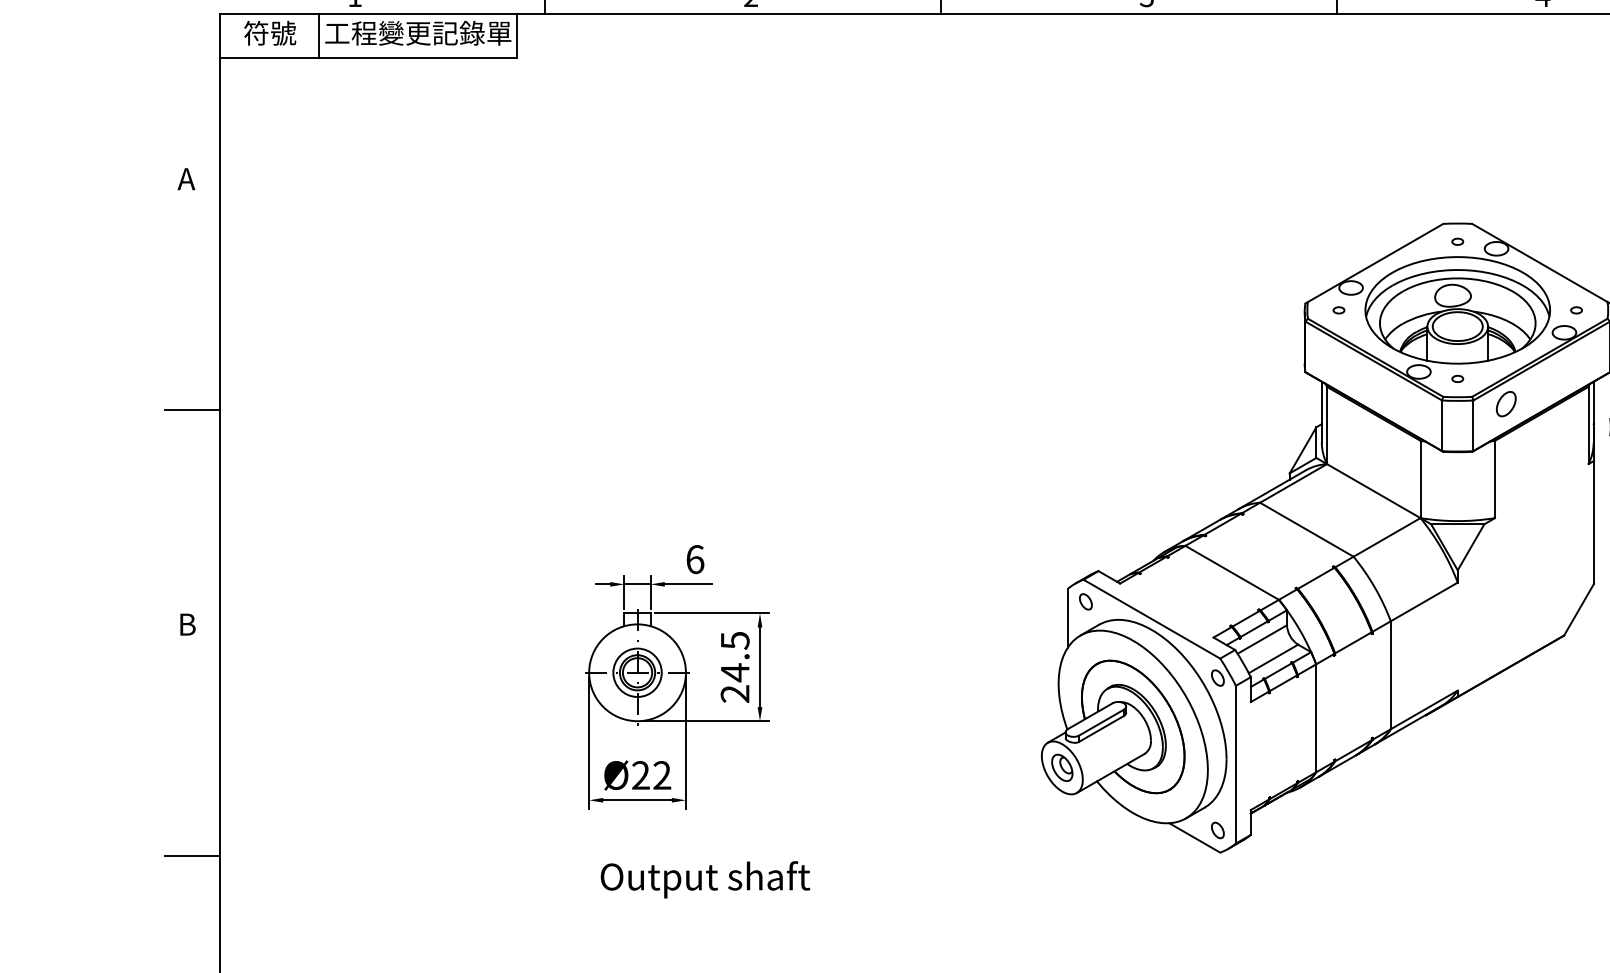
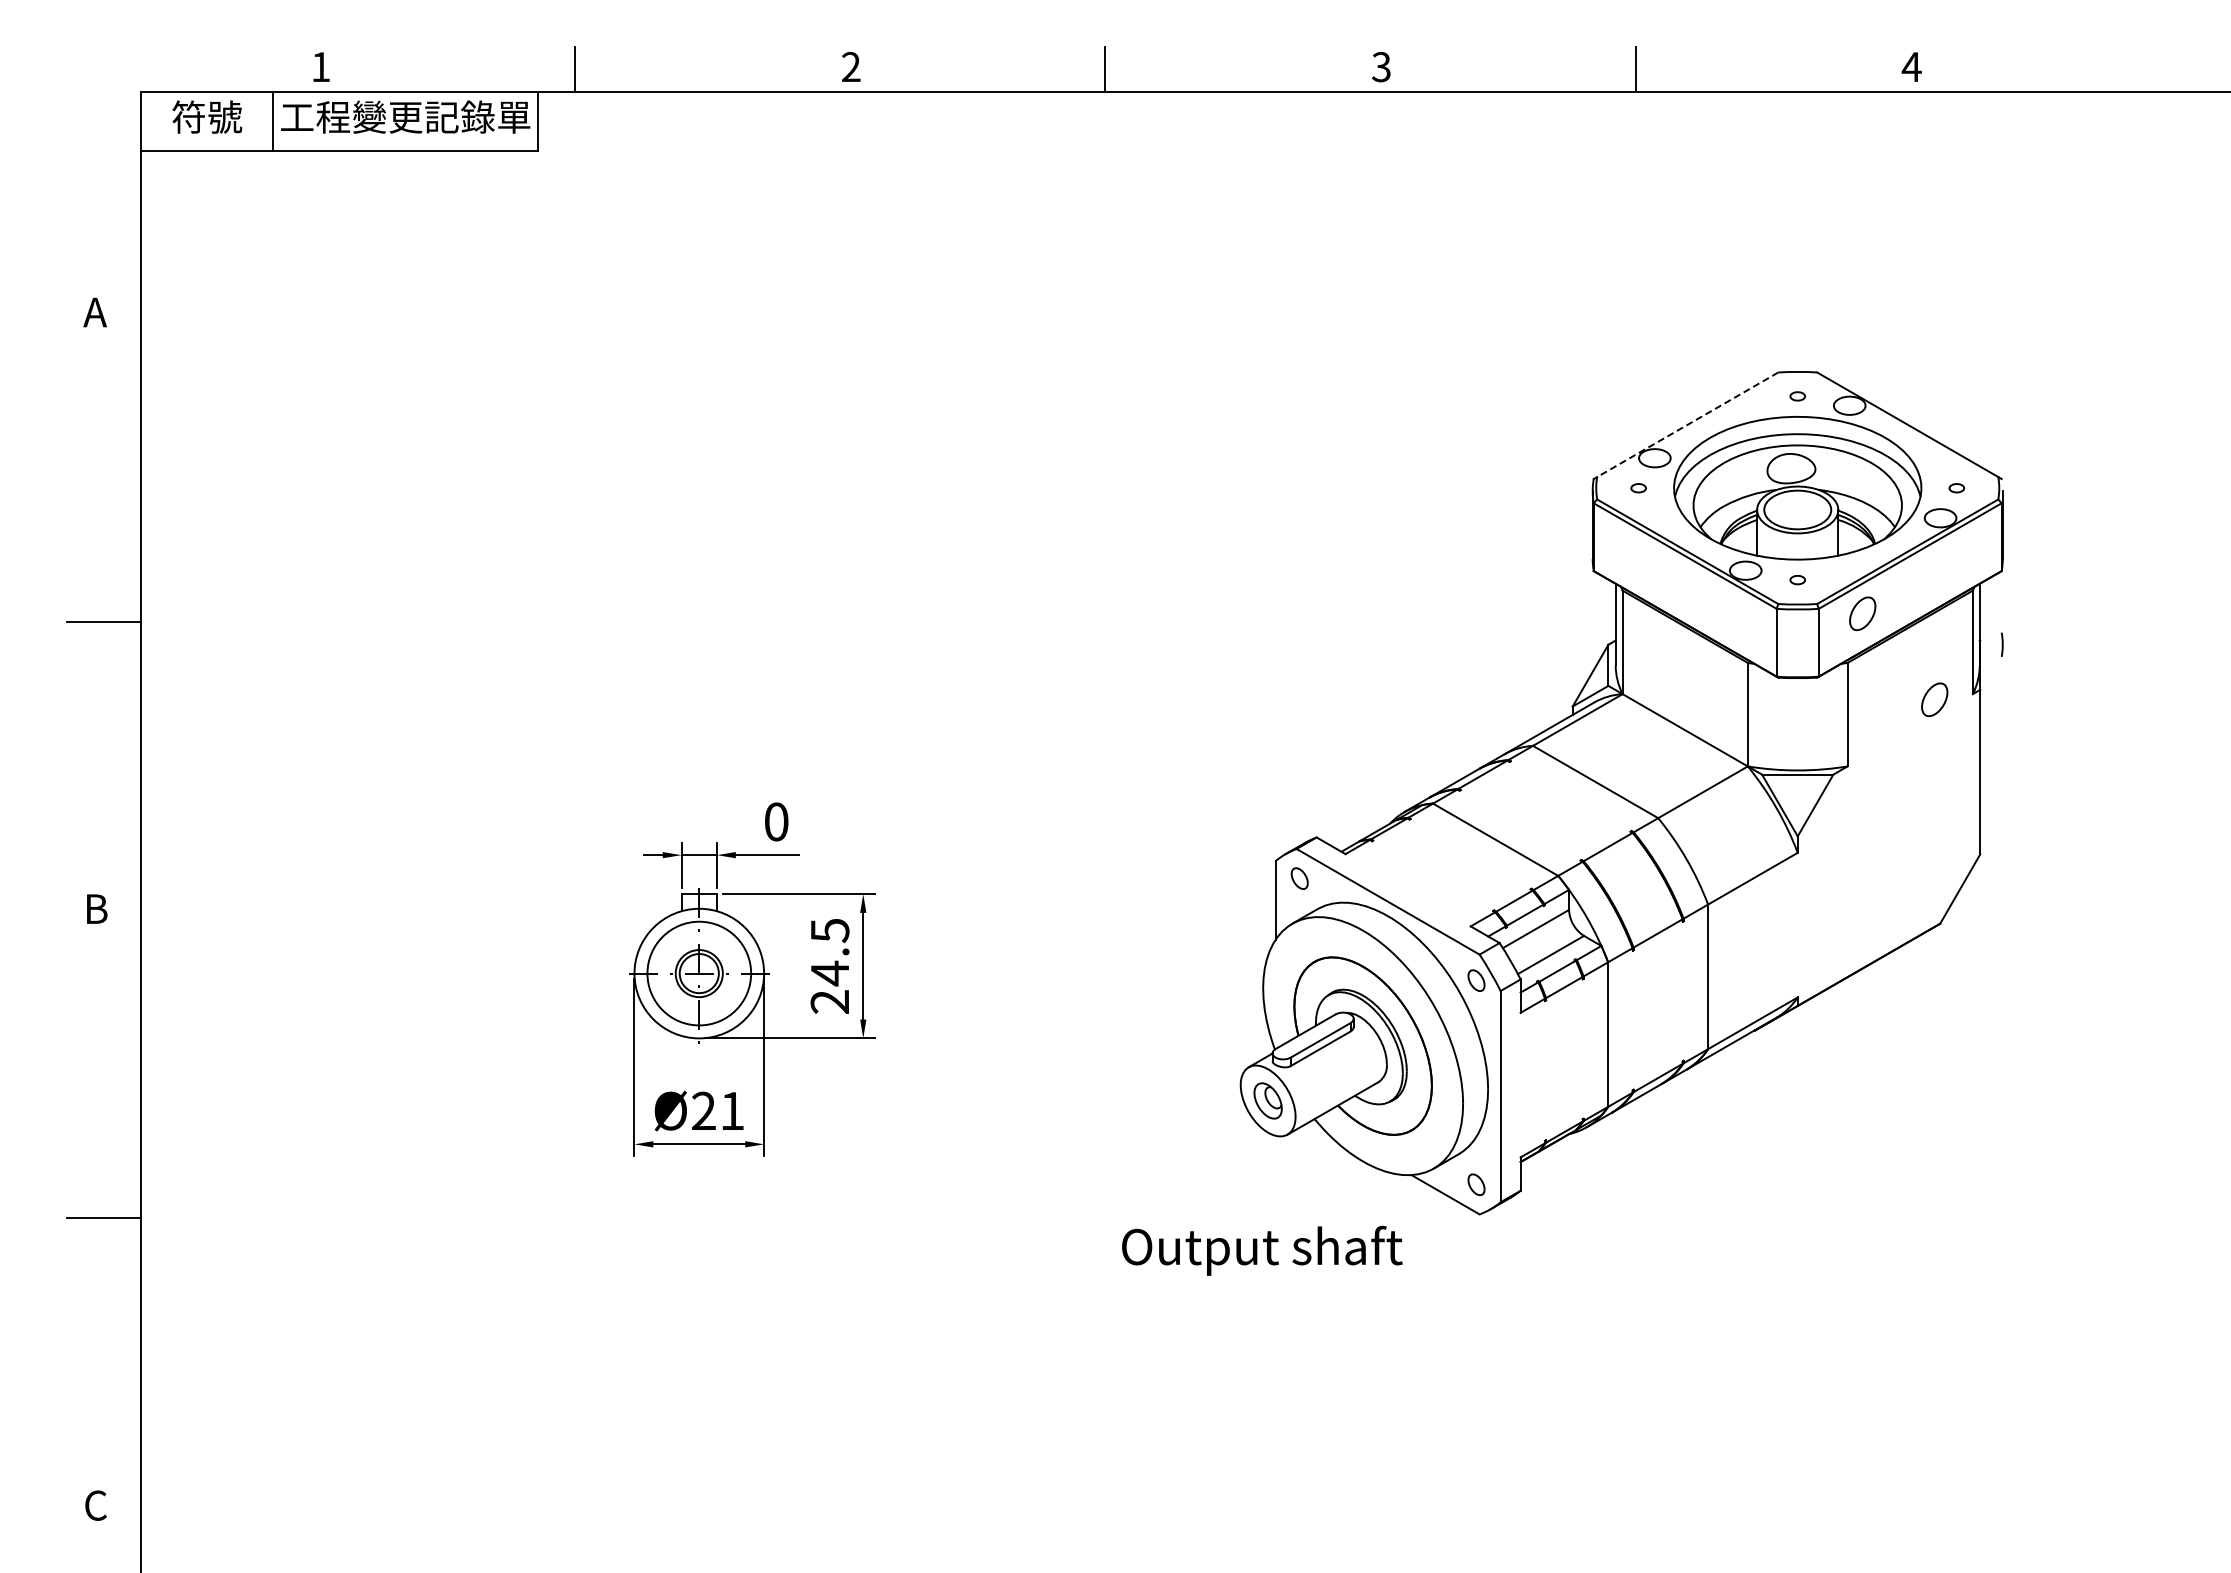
line: (1375, 262) -> (1687, 424), solid -> dashed
part: (1559, 468) -> (1934, 699), added
text: (695, 559) -> (776, 821), 6 -> 0
circle: (636, 672) -> (698, 973), size x1.6
text: (662, 775) -> (732, 1110), Ø22 -> Ø21
text: (705, 879) -> (1262, 1250), moved

